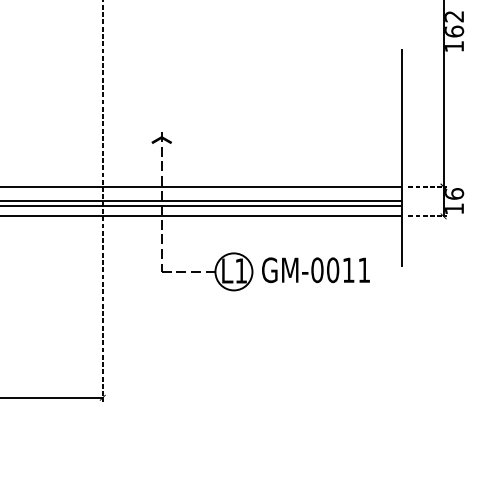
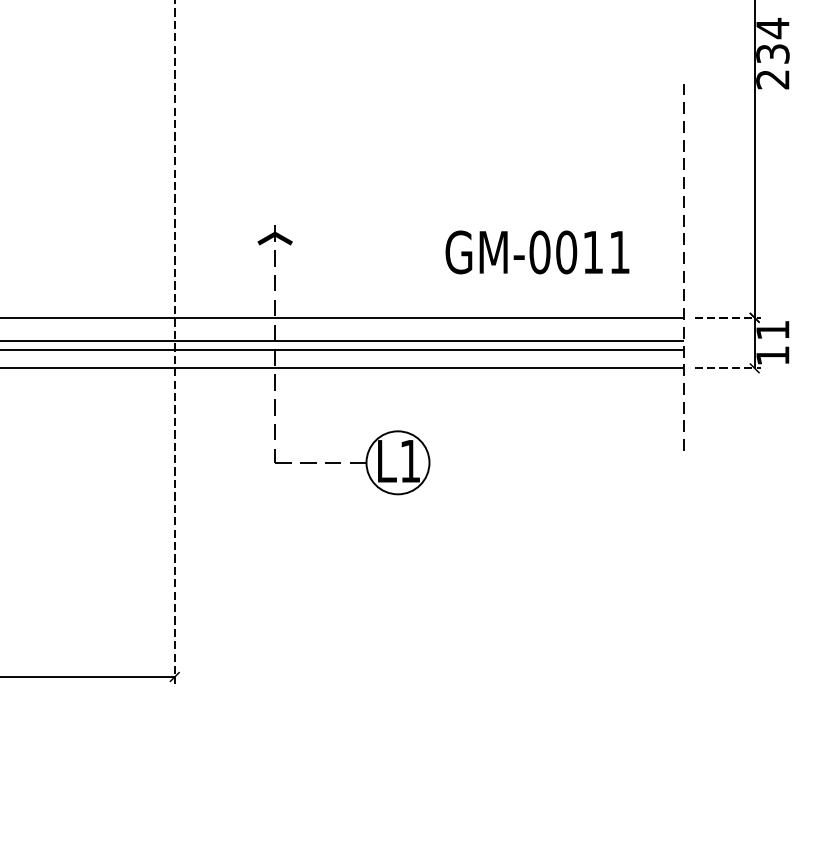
text: (454, 31) -> (773, 53), 162 -> 234
line: (402, 157) -> (684, 268), solid -> dashed
text: (454, 193) -> (773, 329), 16 -> 11
text: (315, 270) -> (536, 252), moved

